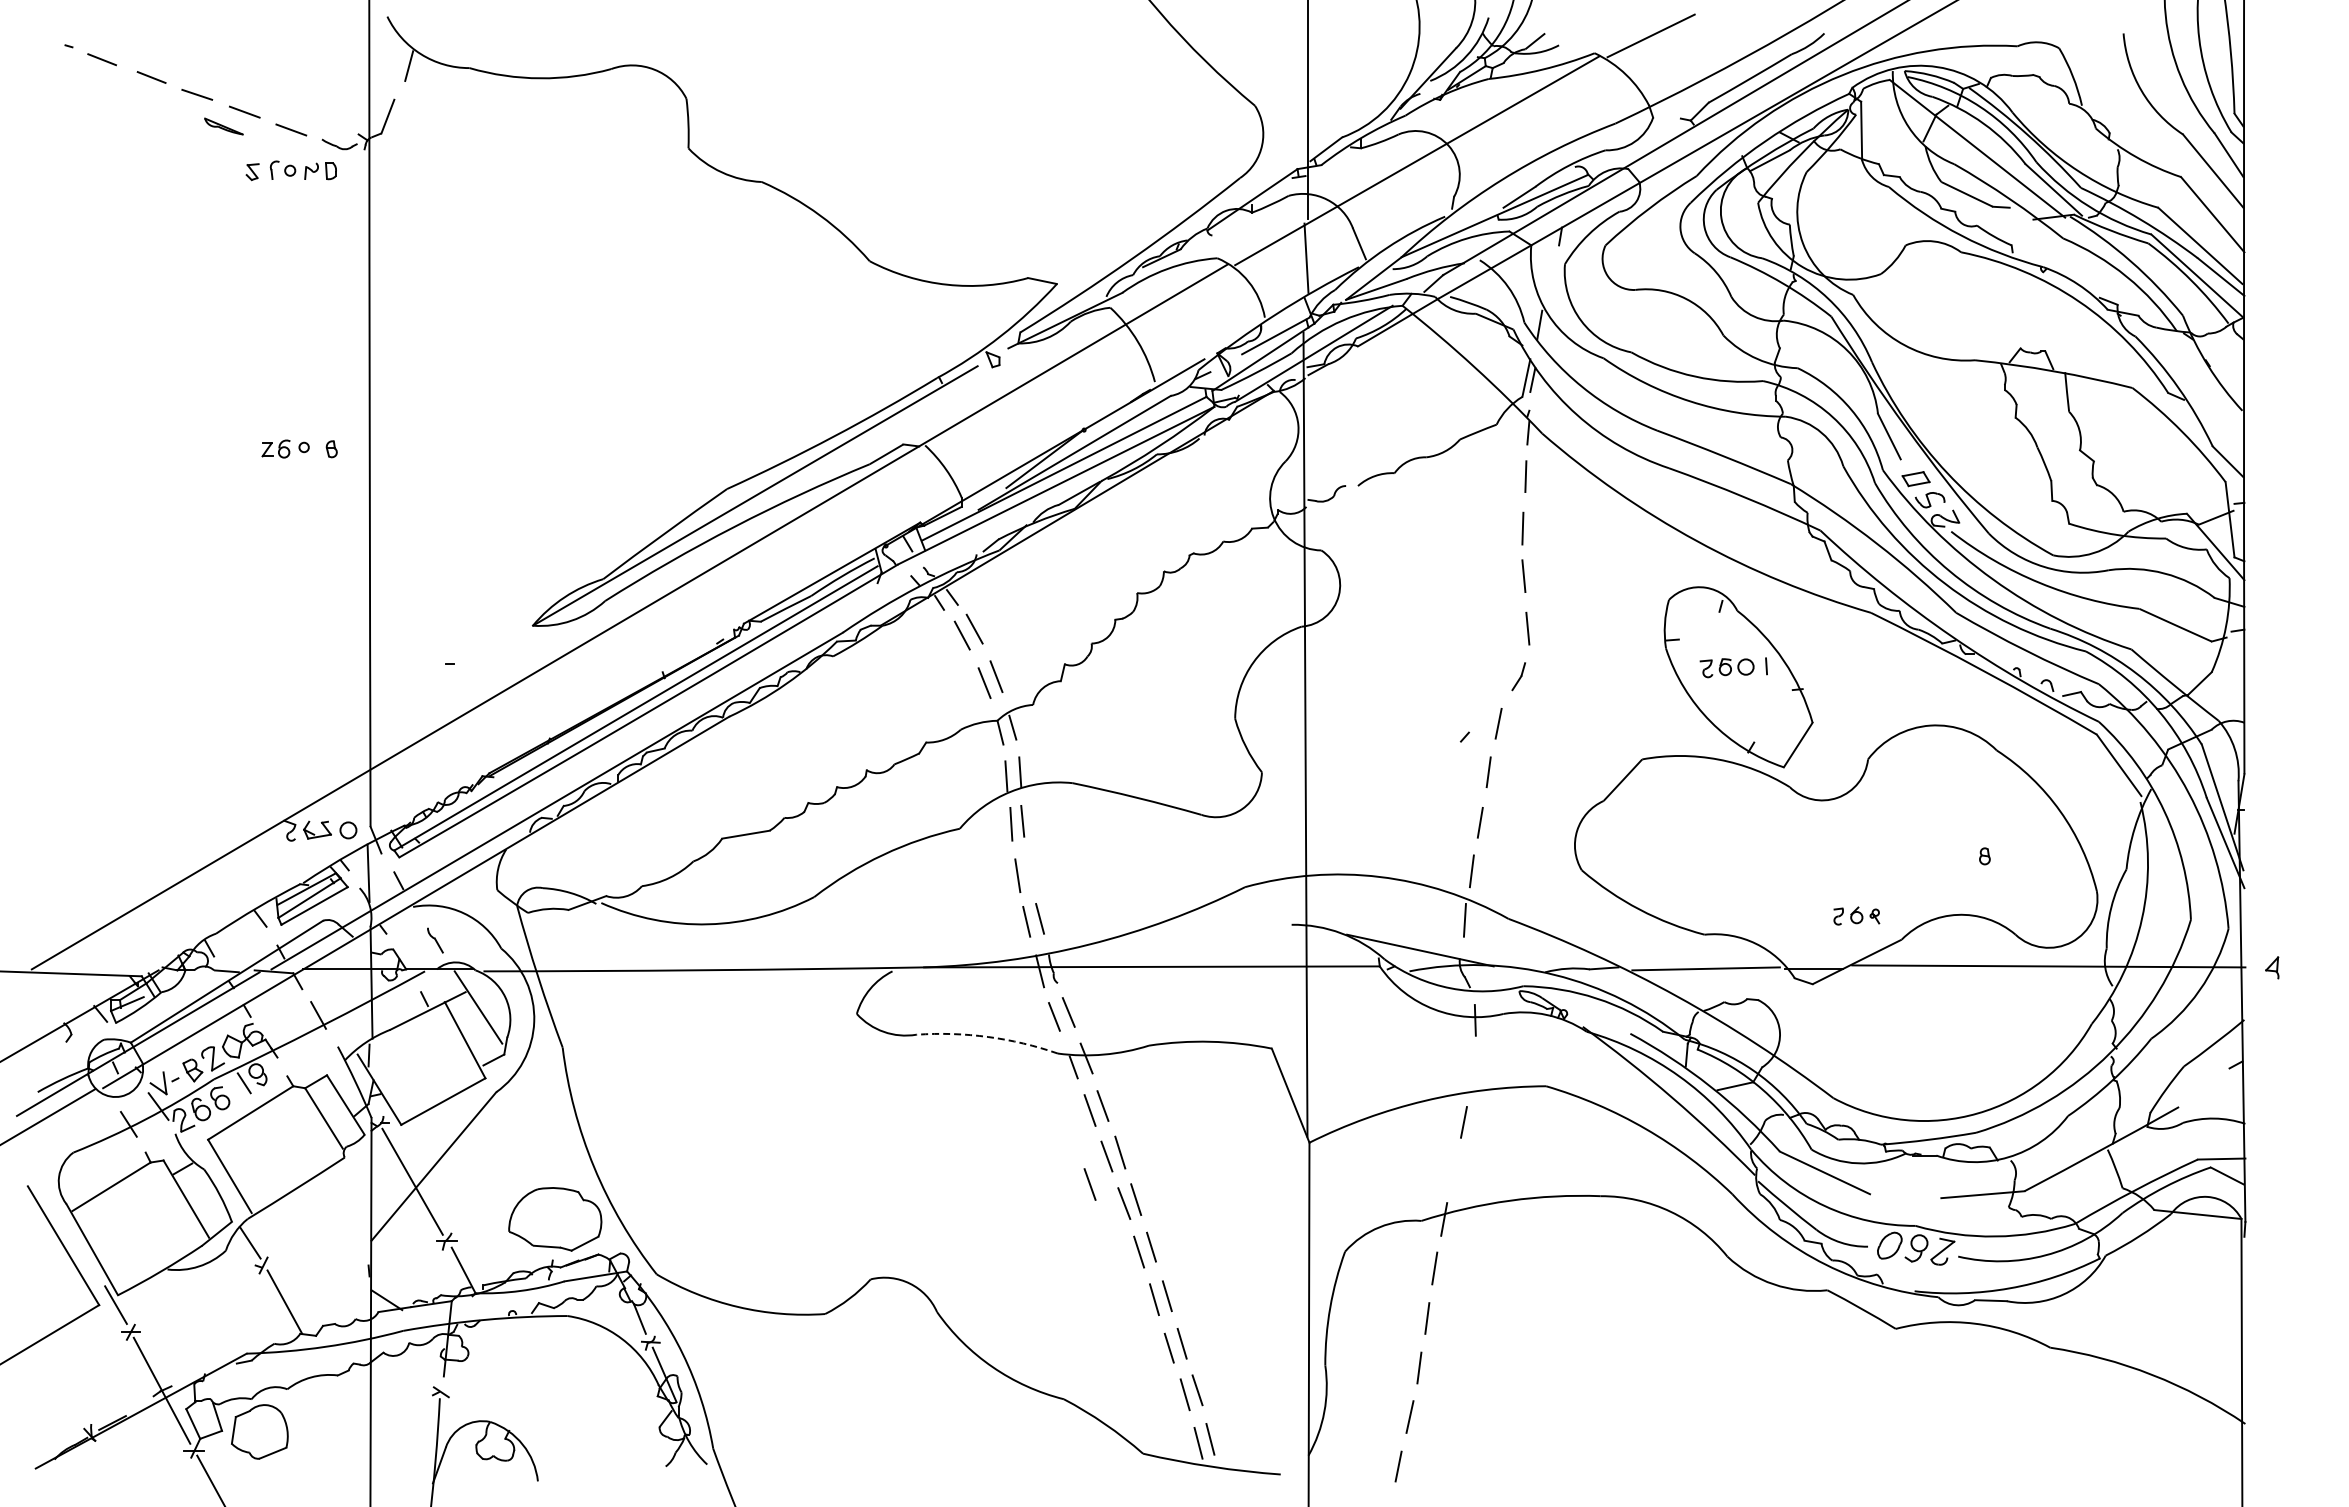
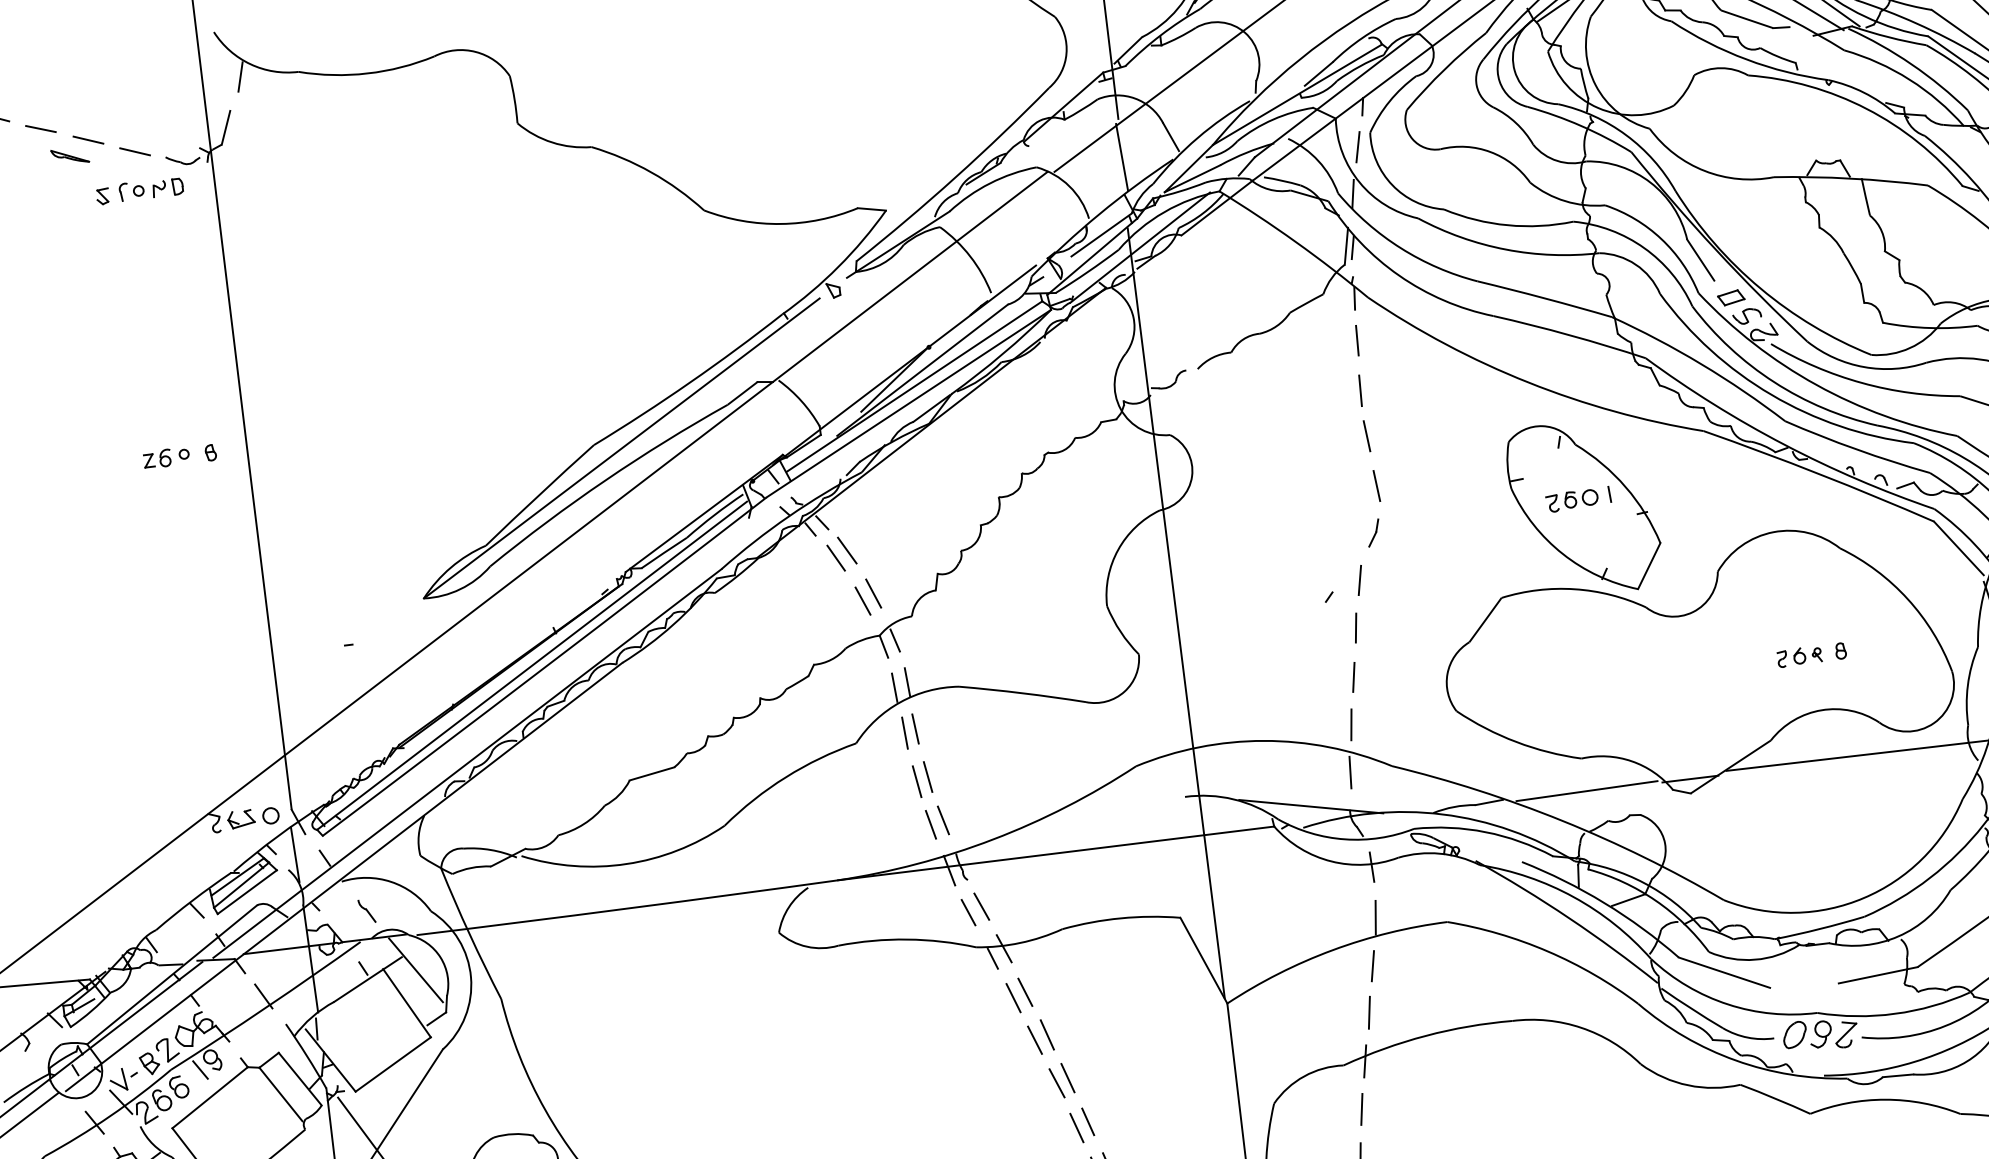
line: (1550, 277) -> (1357, 147), added
line: (1029, 872) -> (927, 777), added
part: (1856, 915) -> (1799, 656), moved
arc: (988, 1036) -> (907, 939), dashed -> solid
line: (1472, 1072) -> (1375, 917), added
line: (1454, 1169) -> (1369, 1012), added
line: (1089, 1184) -> (1021, 1069), removed

